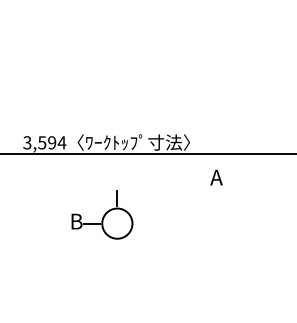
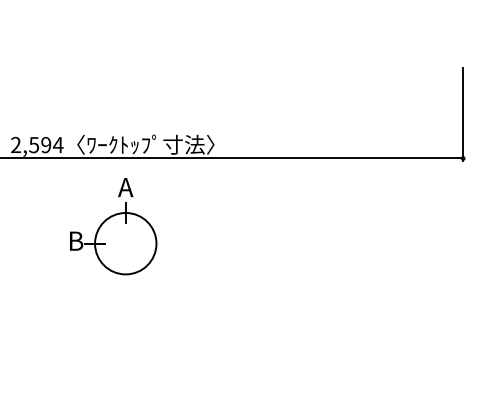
text: (26, 143) -> (15, 145), 3,594 -> 2,594
text: (216, 177) -> (125, 187), moved
circle: (117, 223) -> (125, 243), size x1.67

